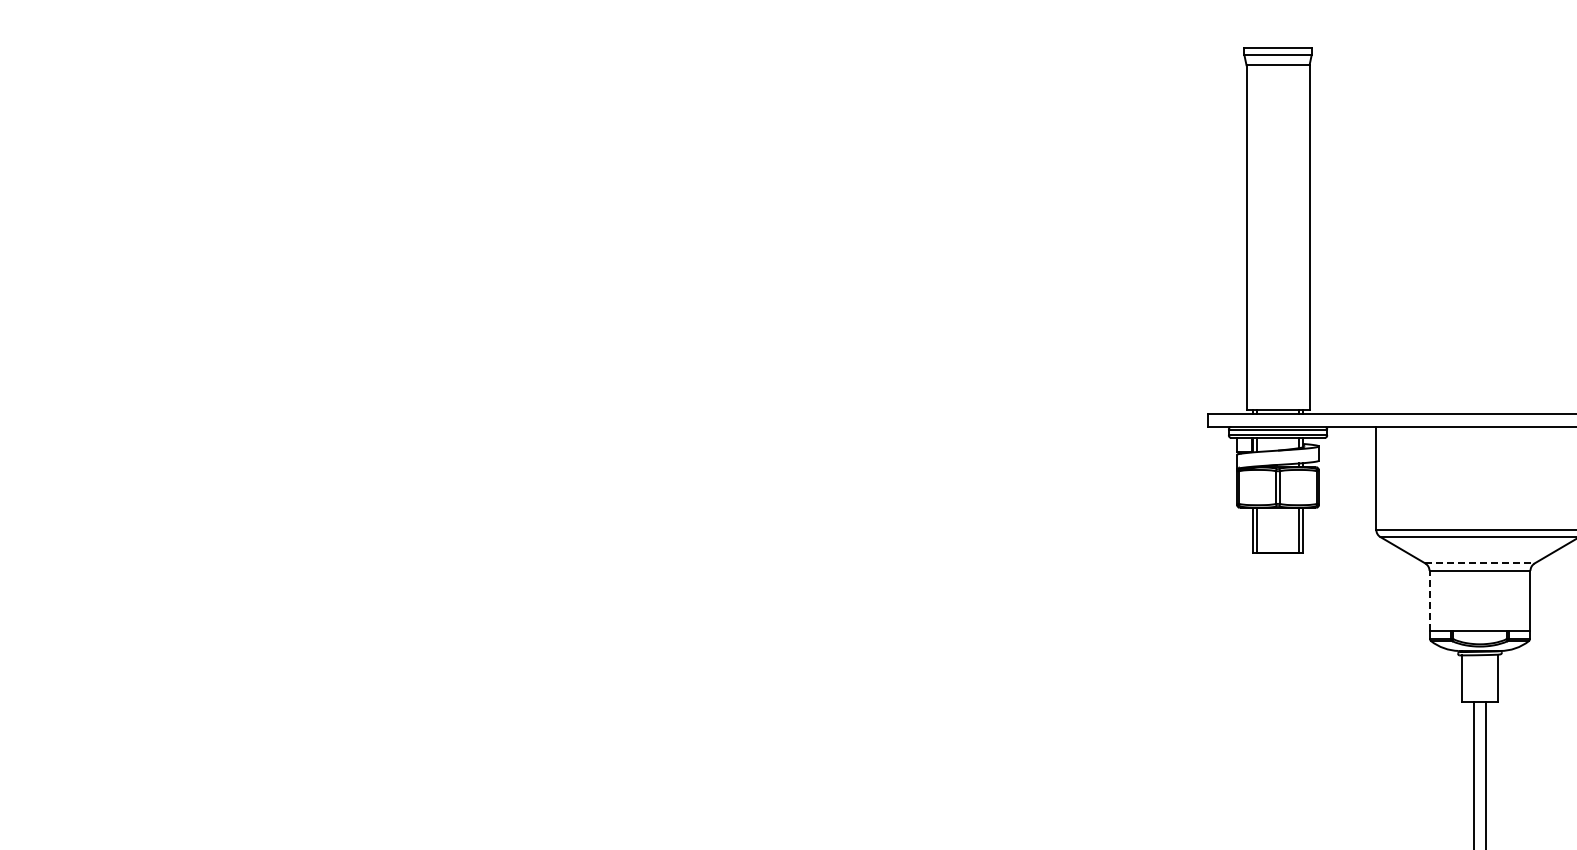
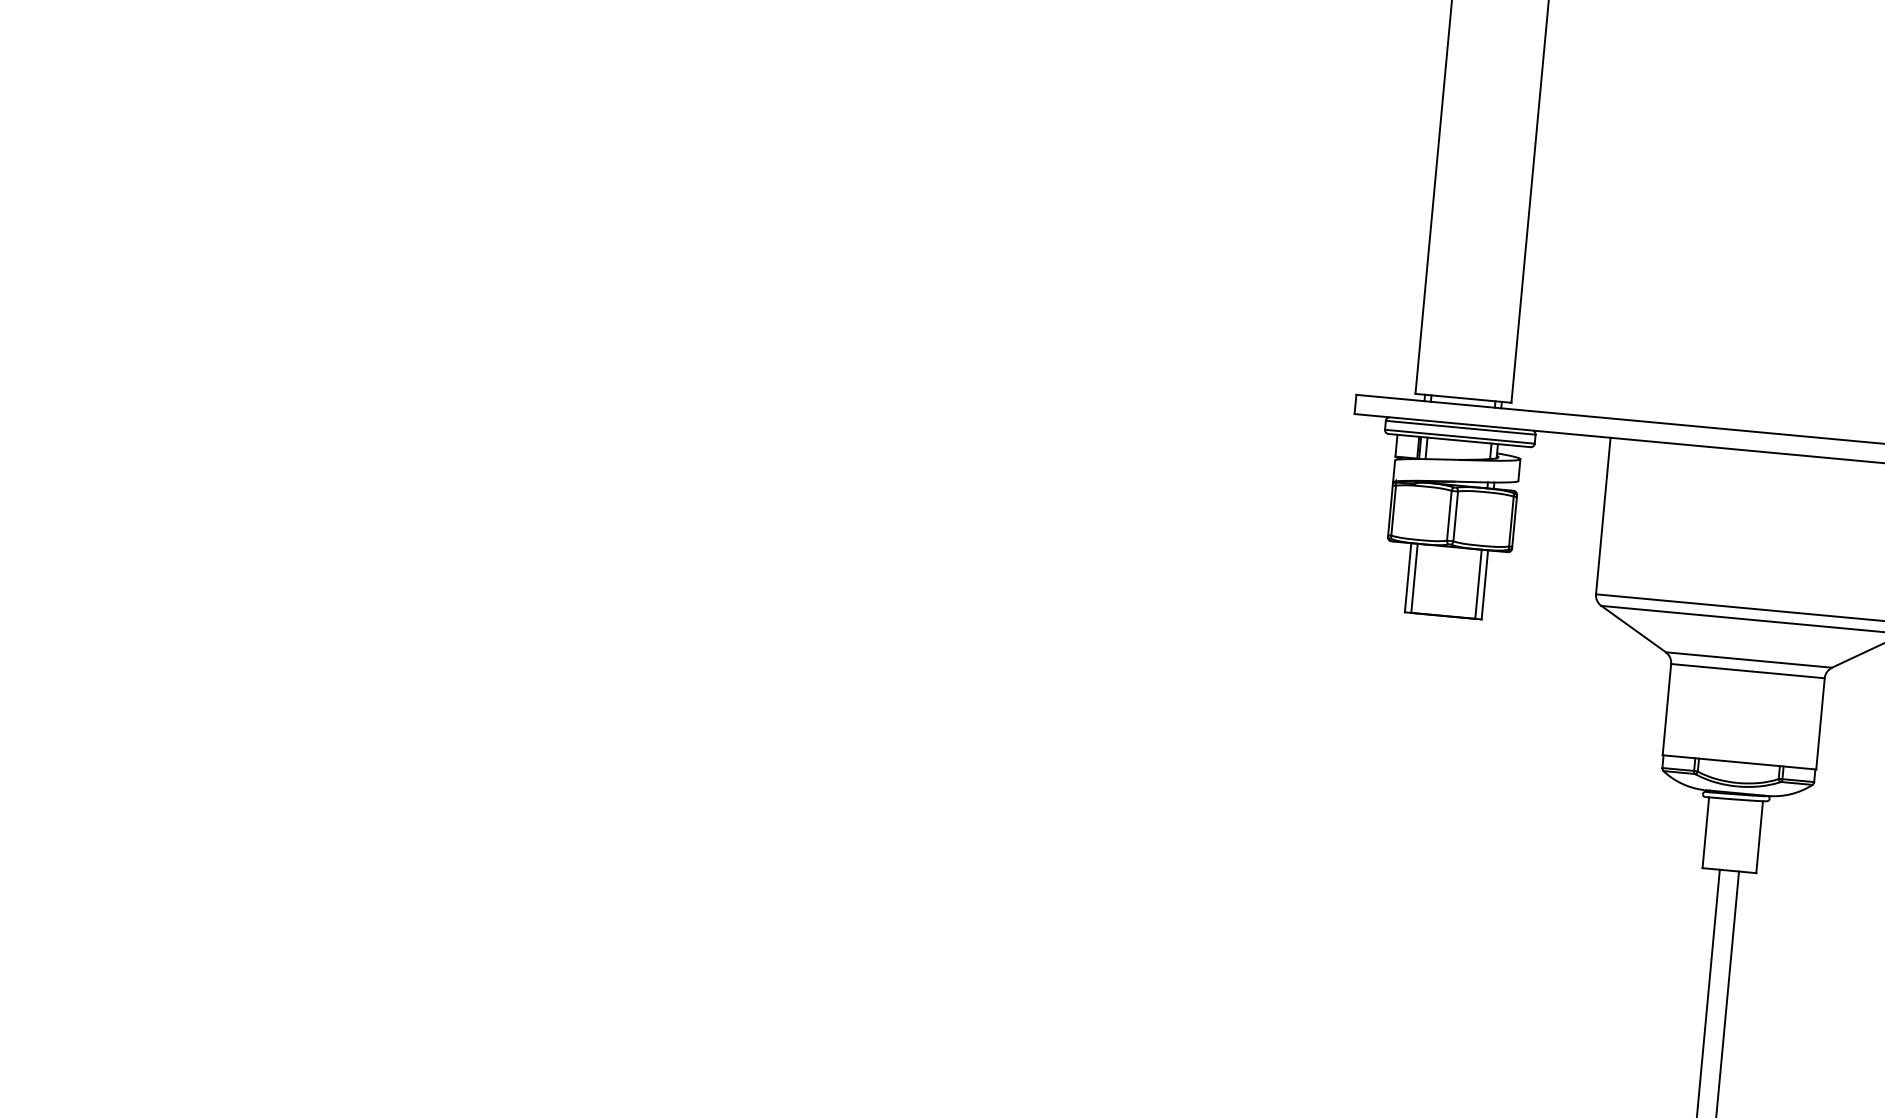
line: (1479, 563) -> (1748, 659), dashed -> solid
line: (1429, 600) -> (1666, 709), dashed -> solid

